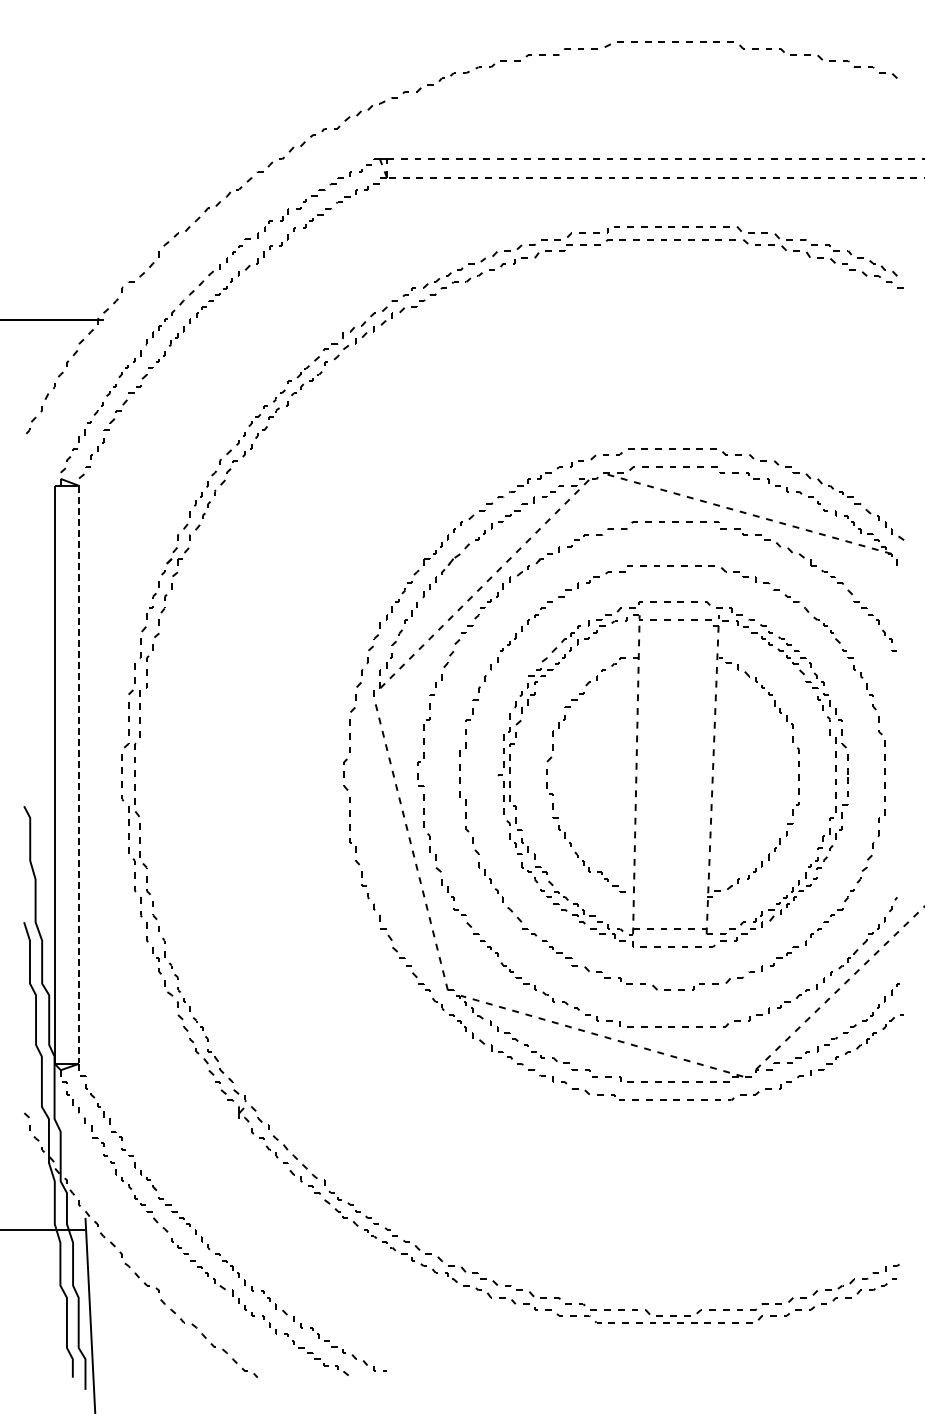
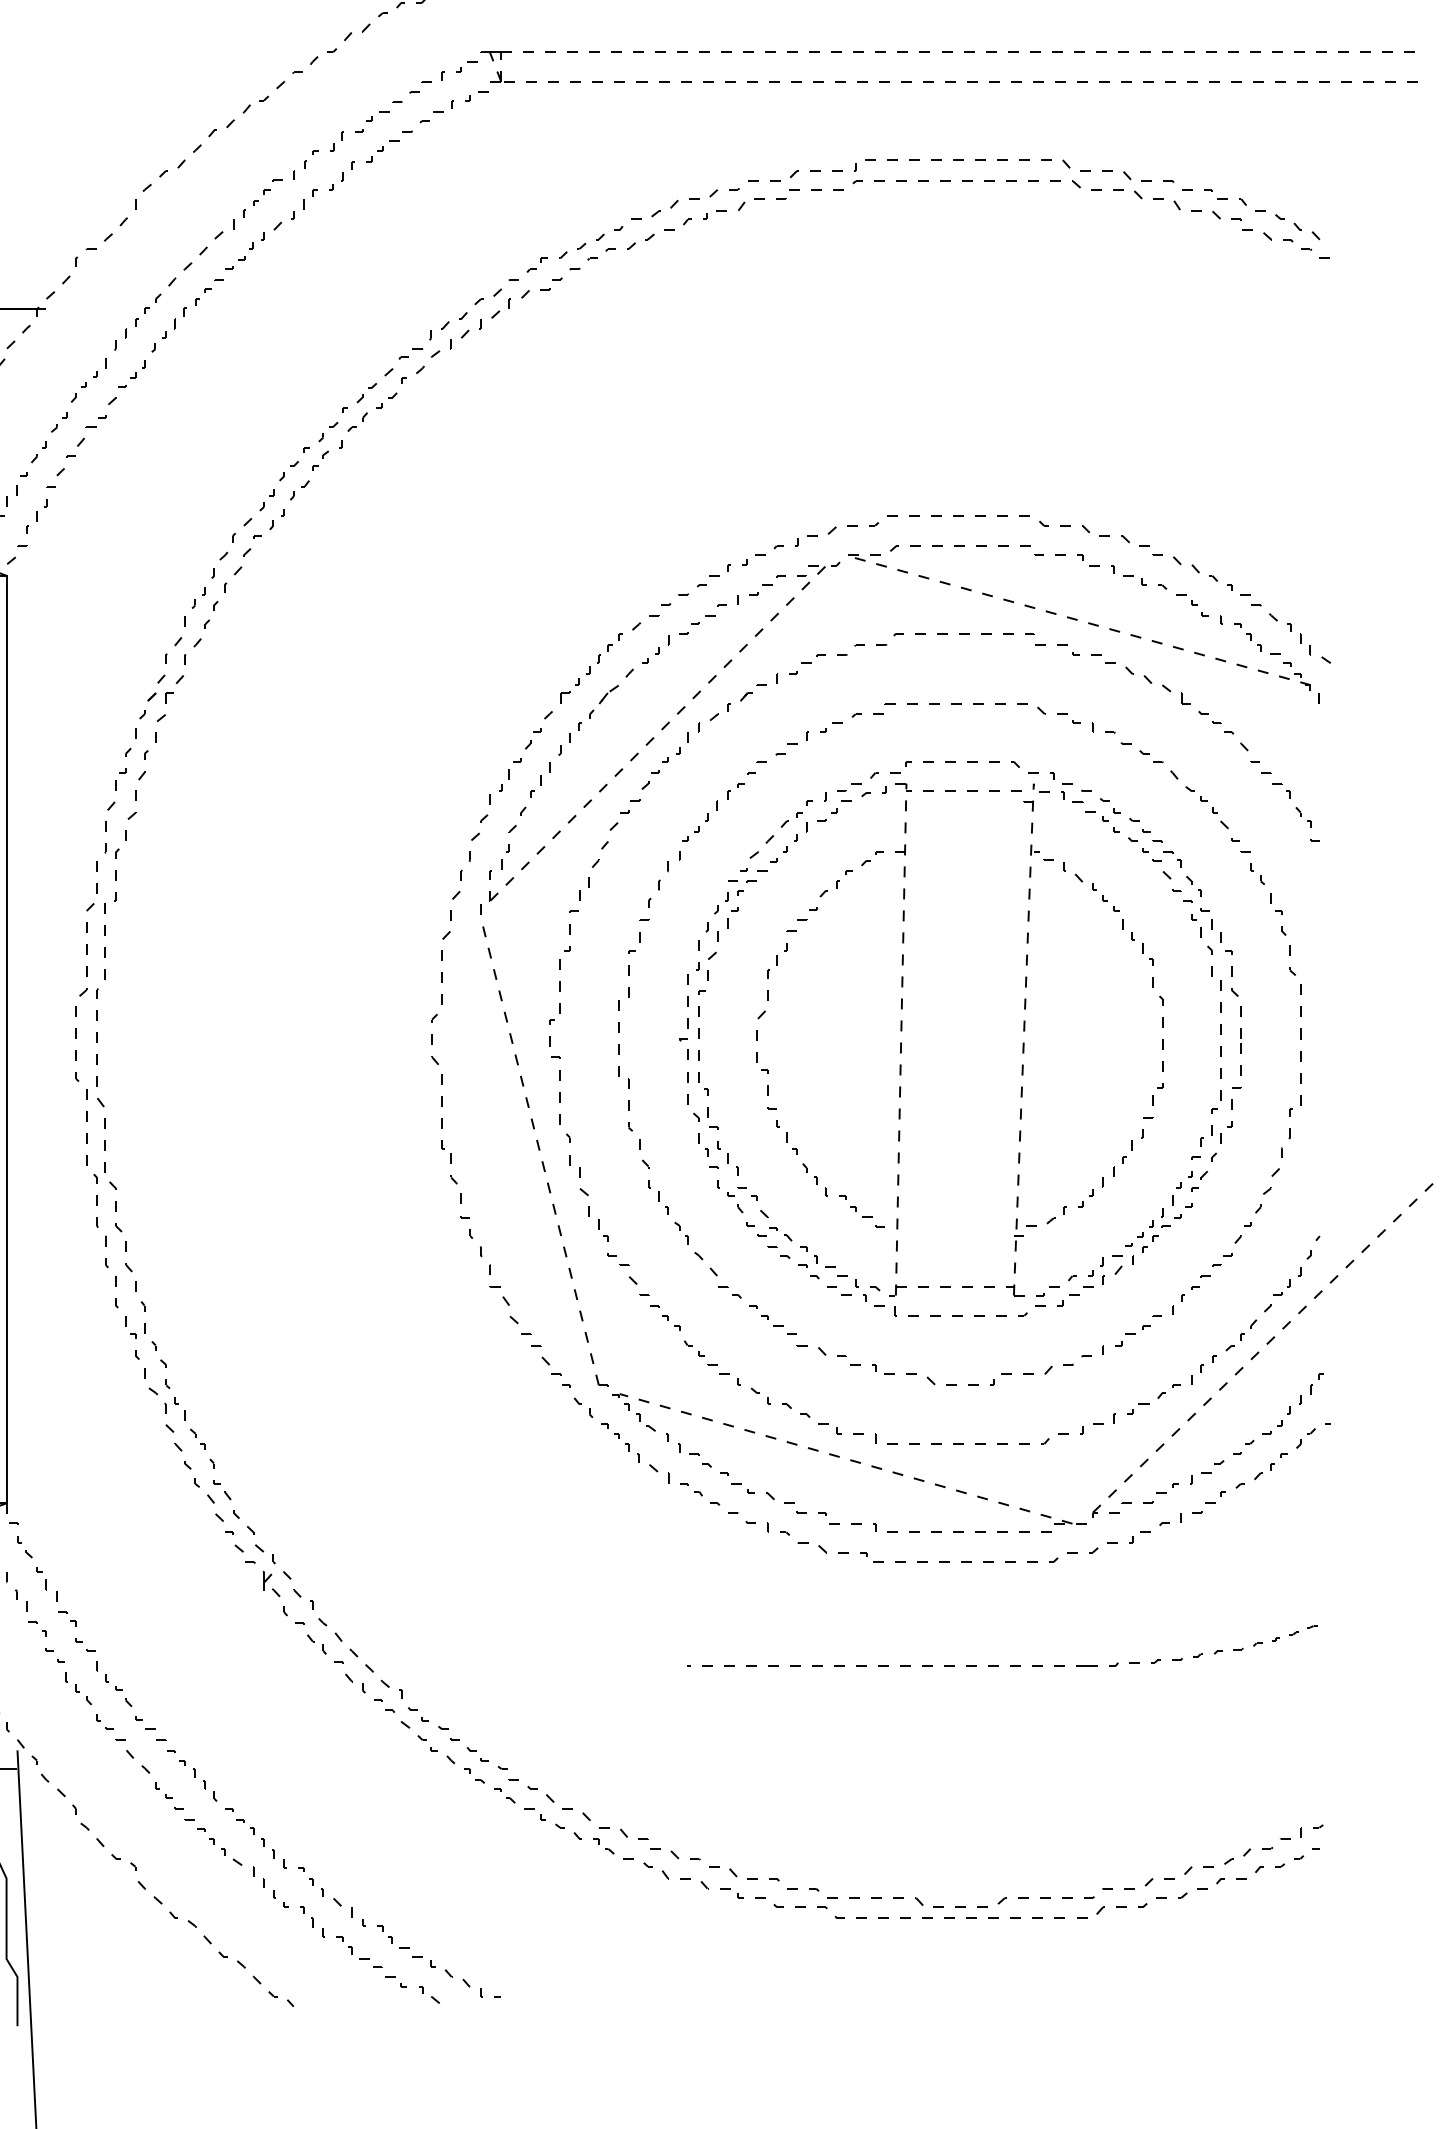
line: (78, 774) -> (6, 1039), dashed -> solid
part: (696, 1164) -> (997, 1664), added

